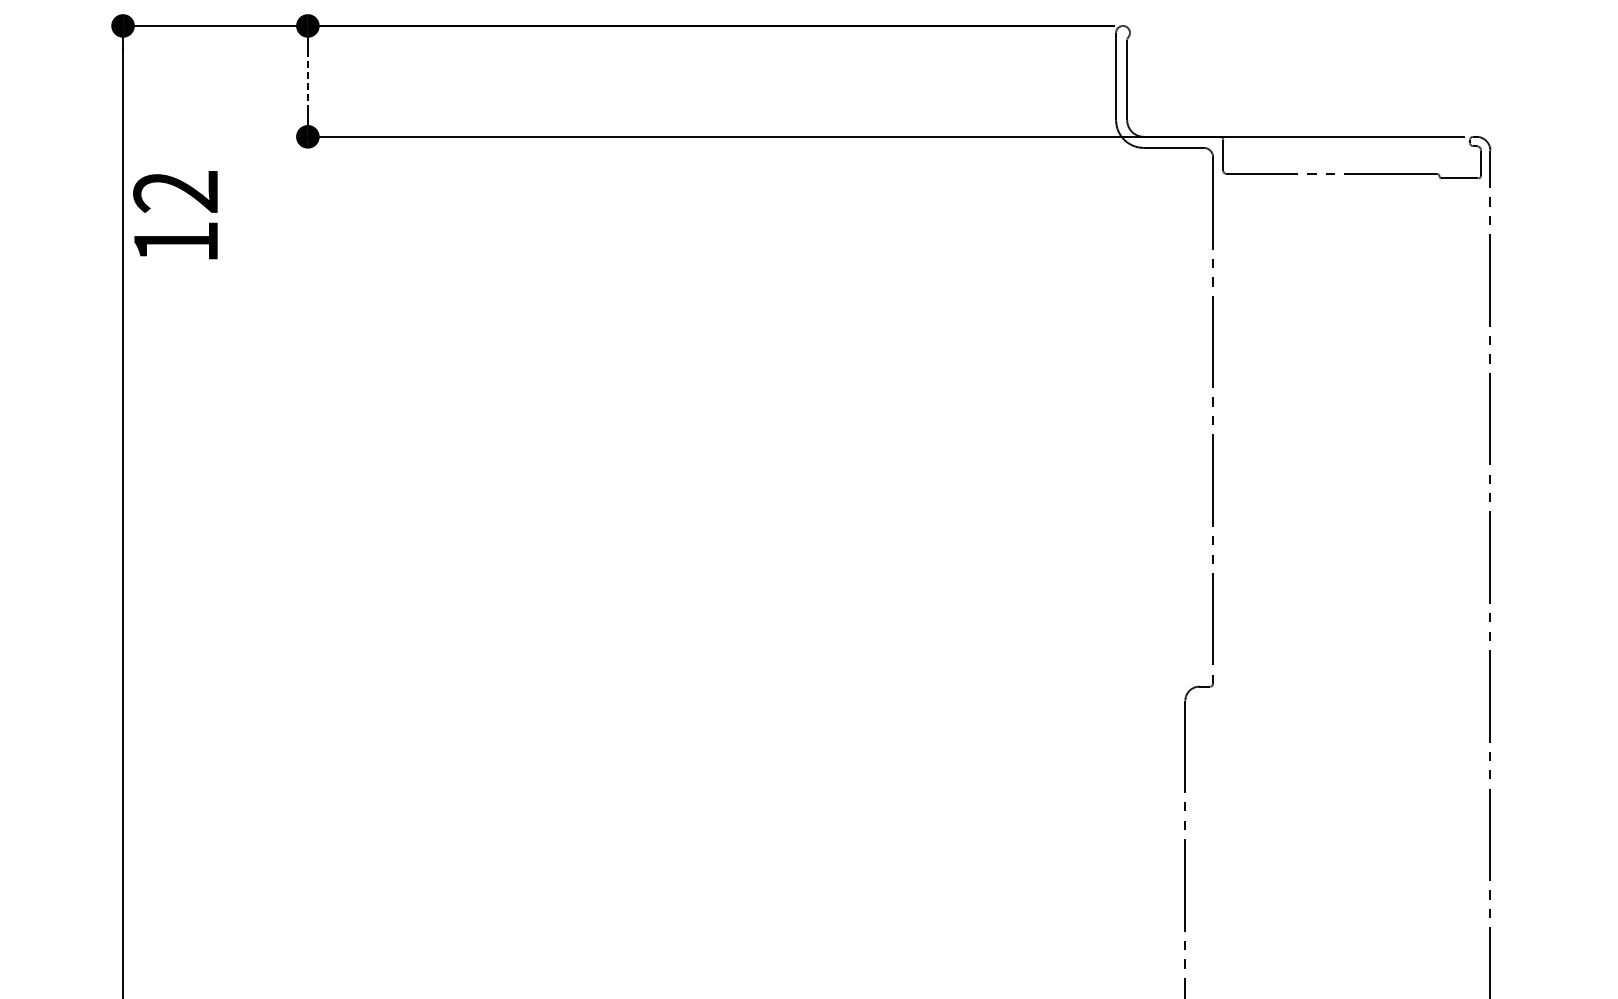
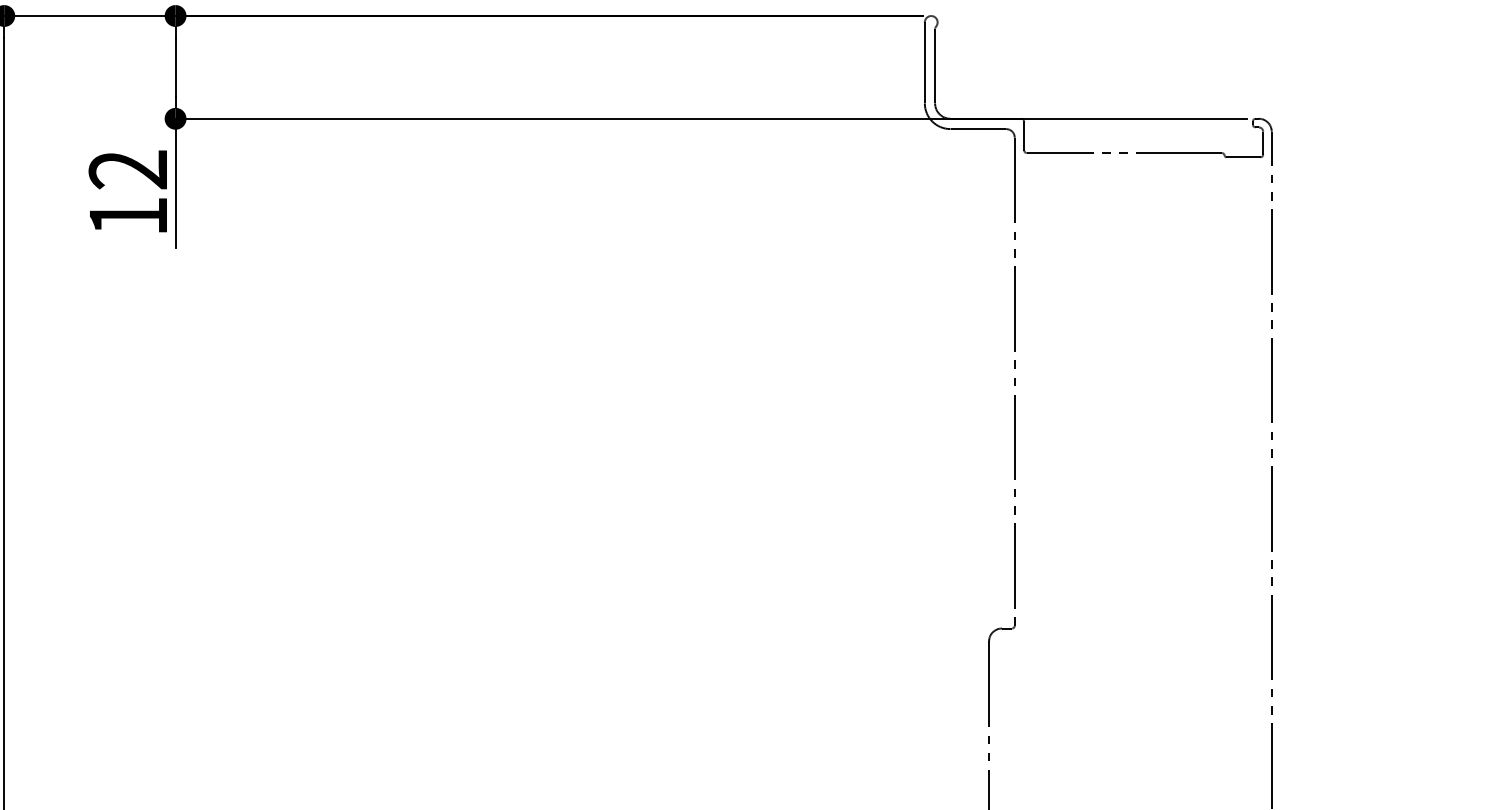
line: (307, 81) -> (175, 67), dashed -> solid
line: (307, 206) -> (175, 183), added
text: (175, 215) -> (127, 191), moved

